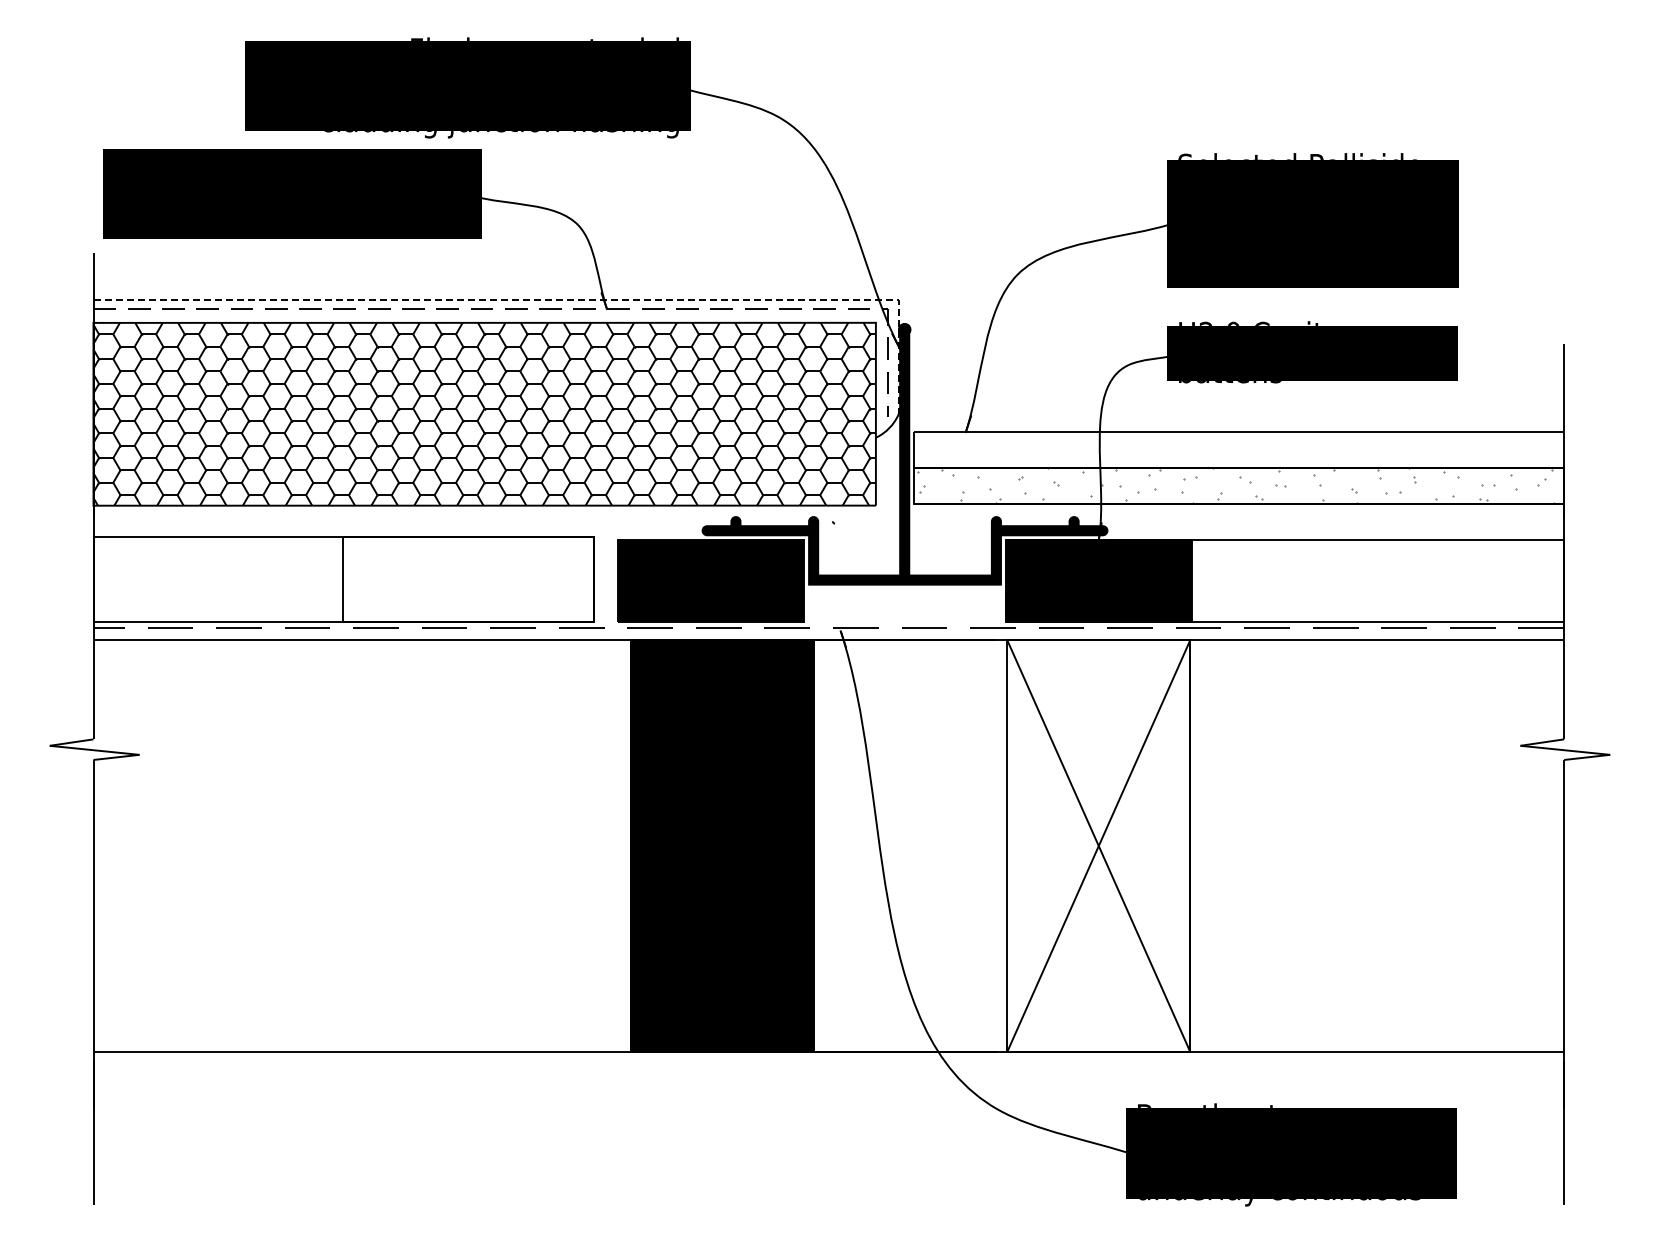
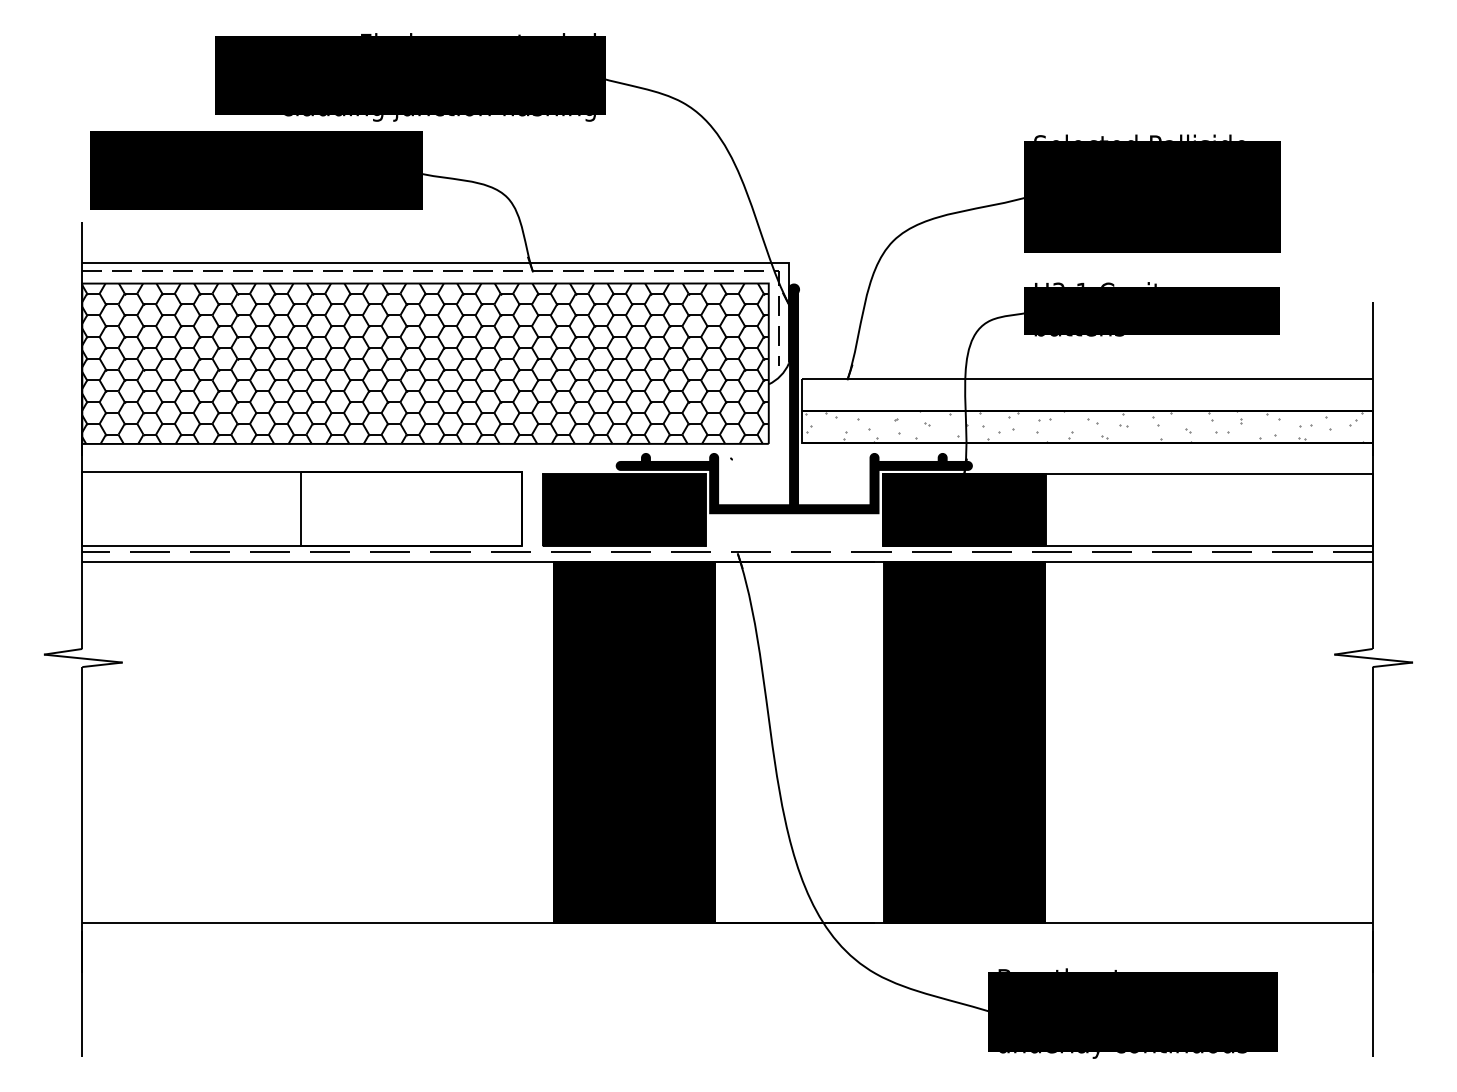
line: (553, 299) -> (485, 263), dashed -> solid
text: (1219, 323) -> (1070, 284), H2.0 -> H3.1
fill: (1098, 845) -> (964, 742), added

